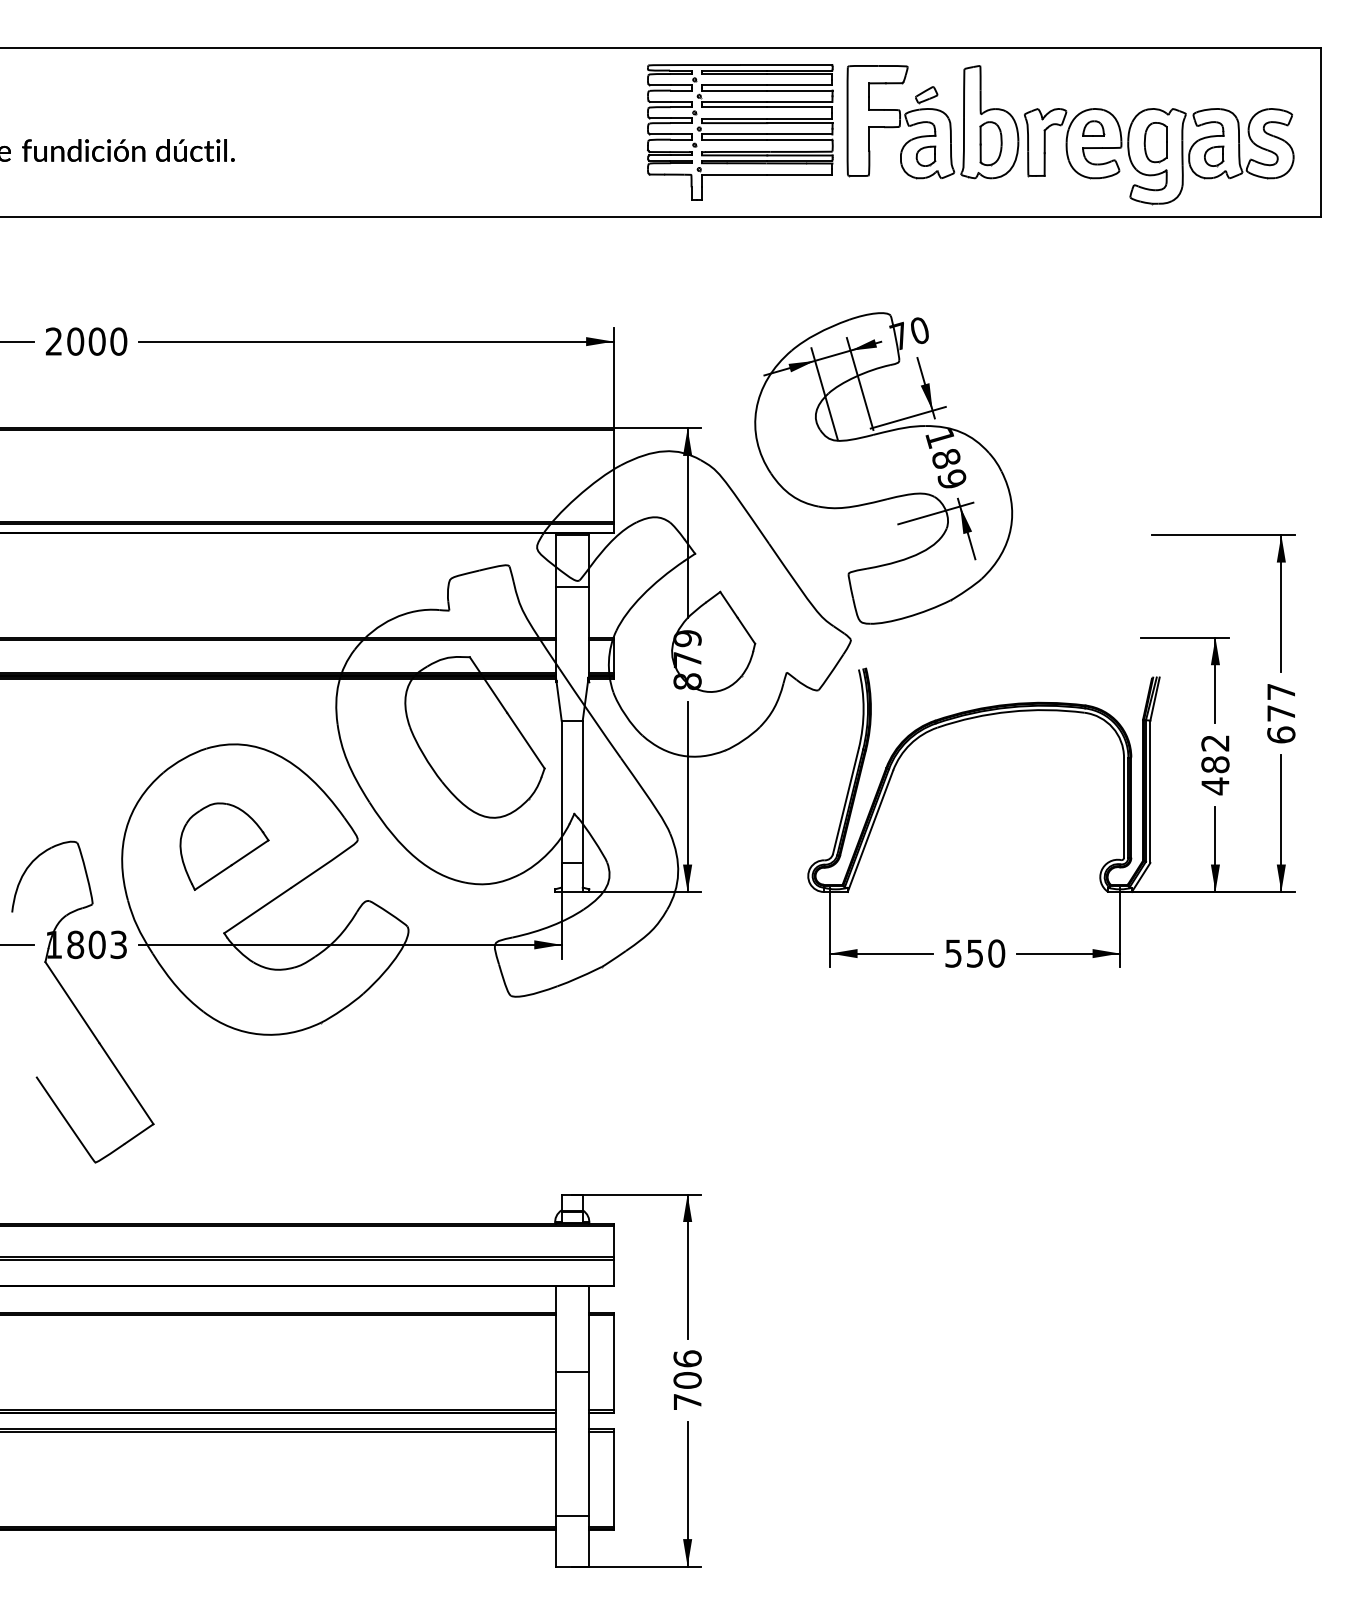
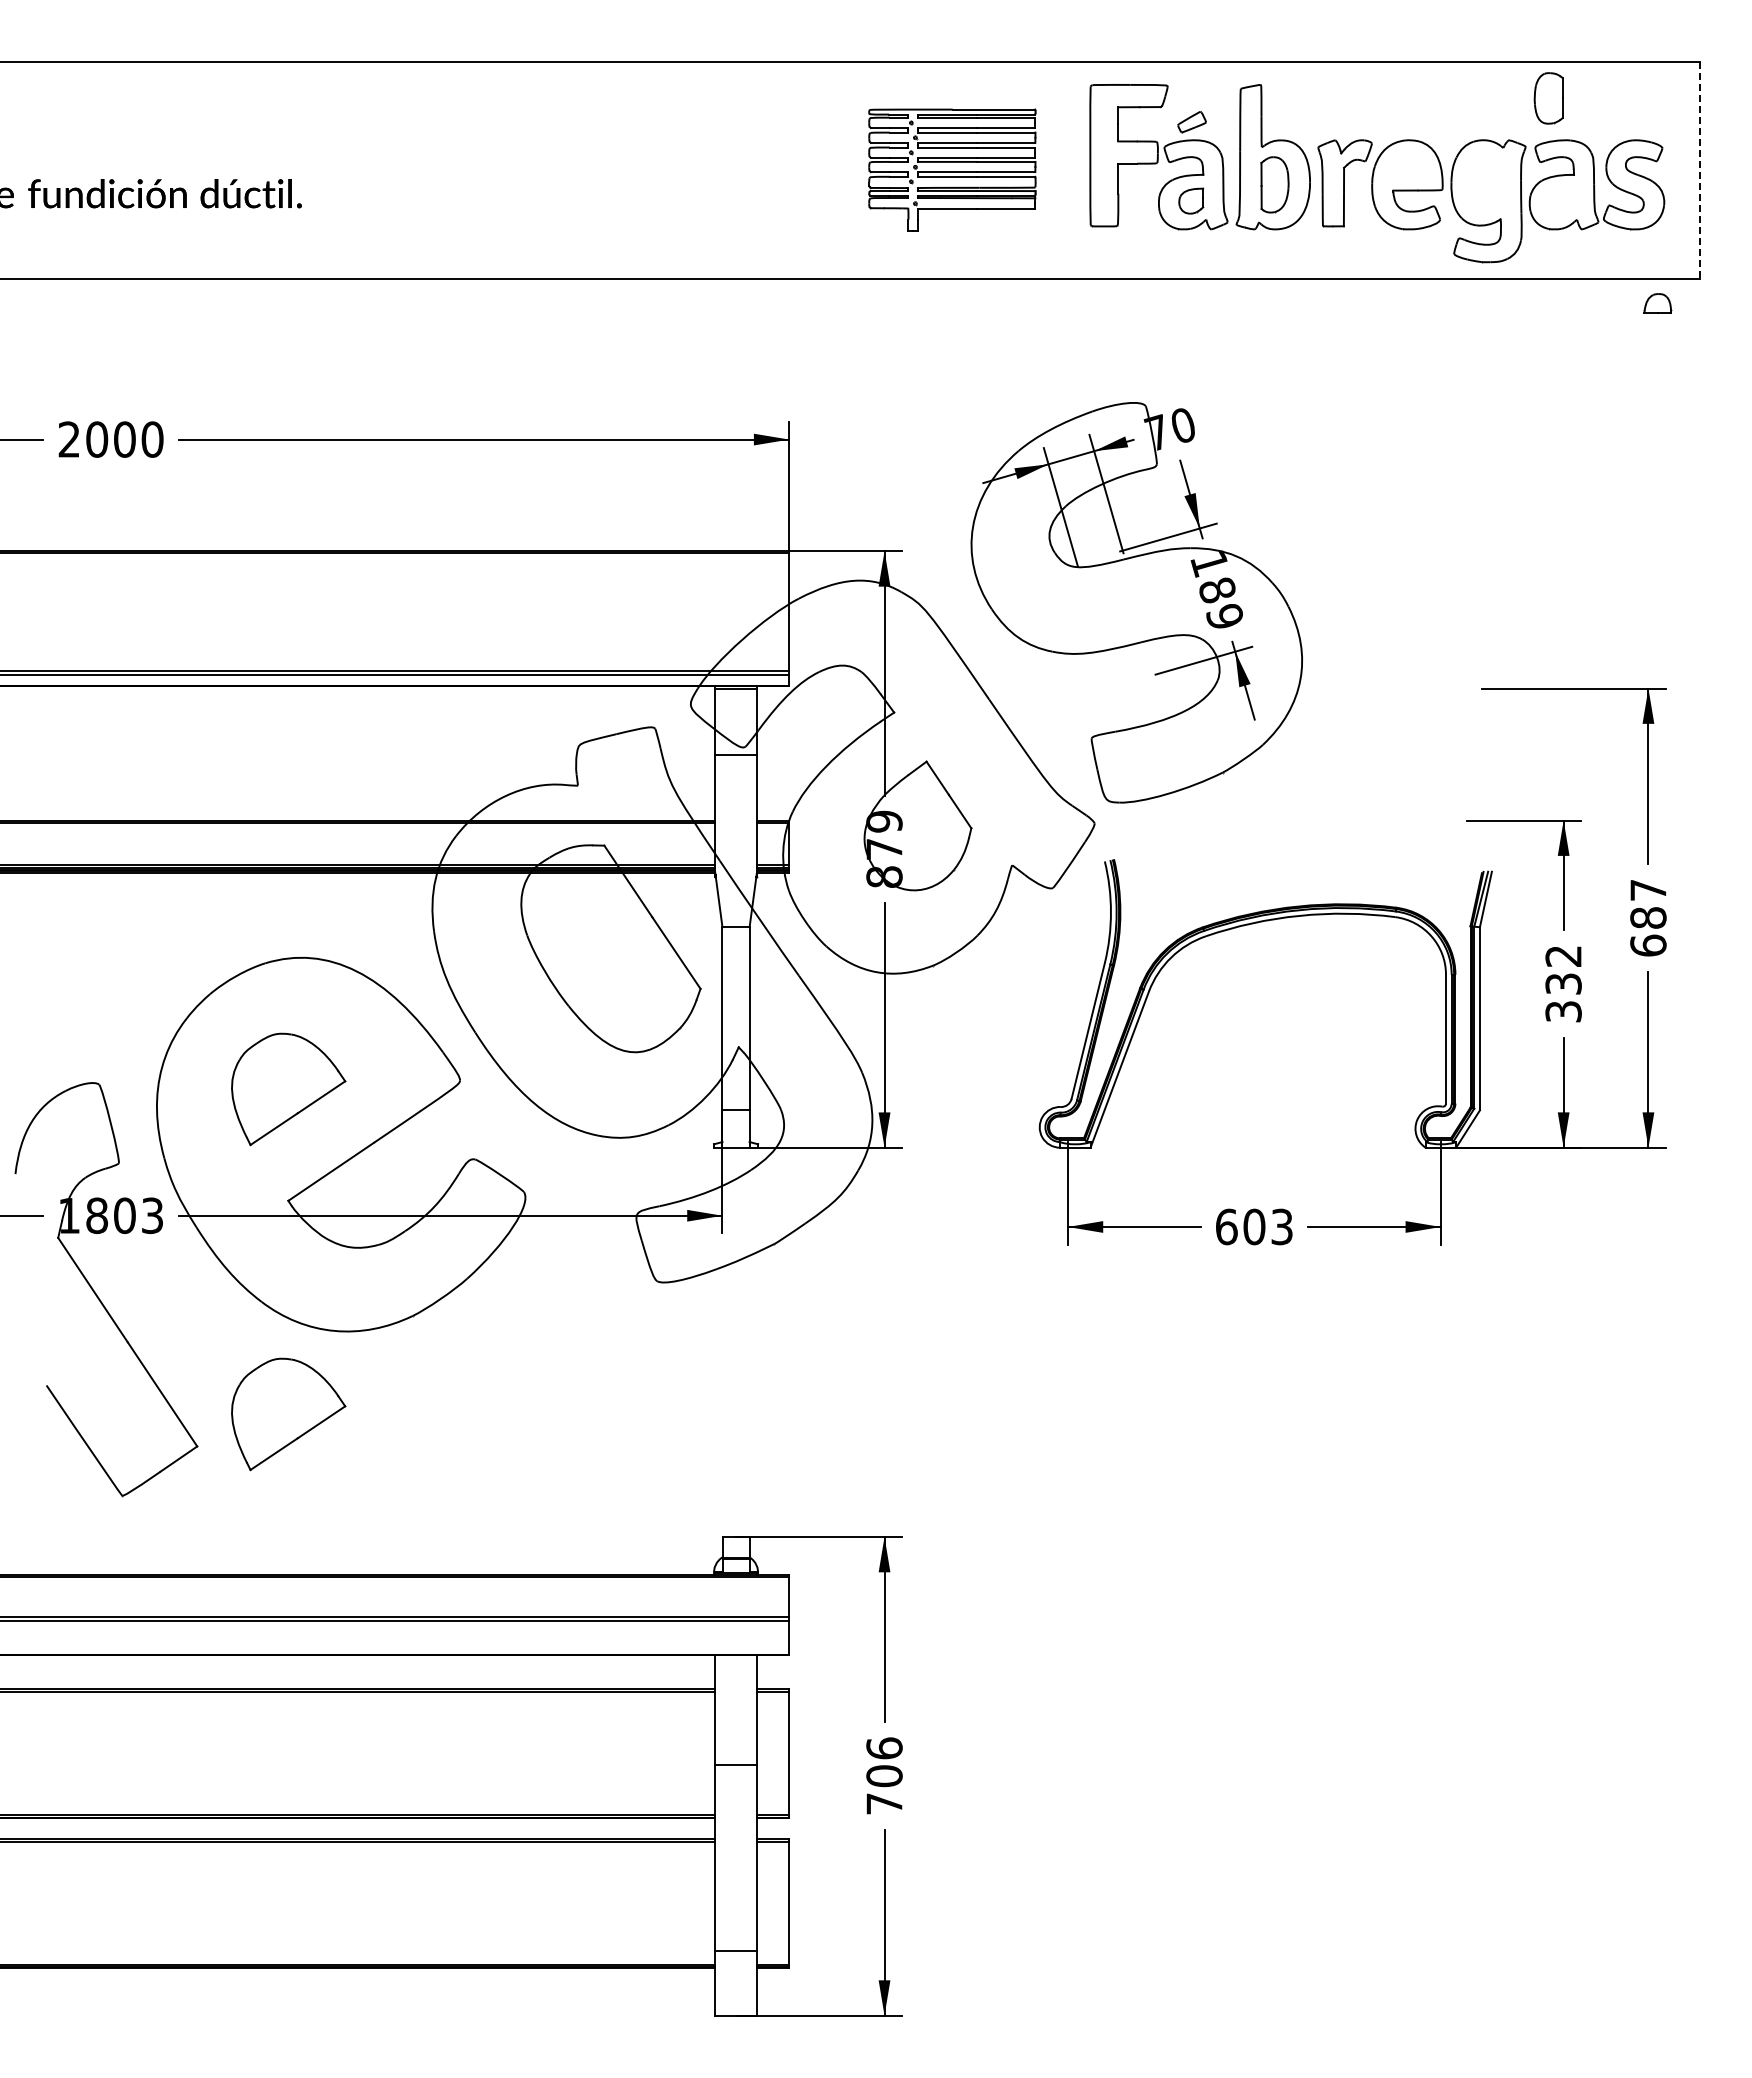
part: (1093, 128) -> (1657, 303), moved
part: (740, 131) -> (952, 169), size x0.7
line: (1321, 133) -> (1699, 171), solid -> dashed
part: (1155, 142) -> (1548, 98), moved
part: (1213, 155) -> (1561, 200), removed
text: (1281, 713) -> (1648, 917), 677 -> 687
text: (1215, 776) -> (1563, 998), 482 -> 332
text: (975, 953) -> (1254, 1226), 550 -> 603
part: (224, 1099) -> (288, 1414), added

